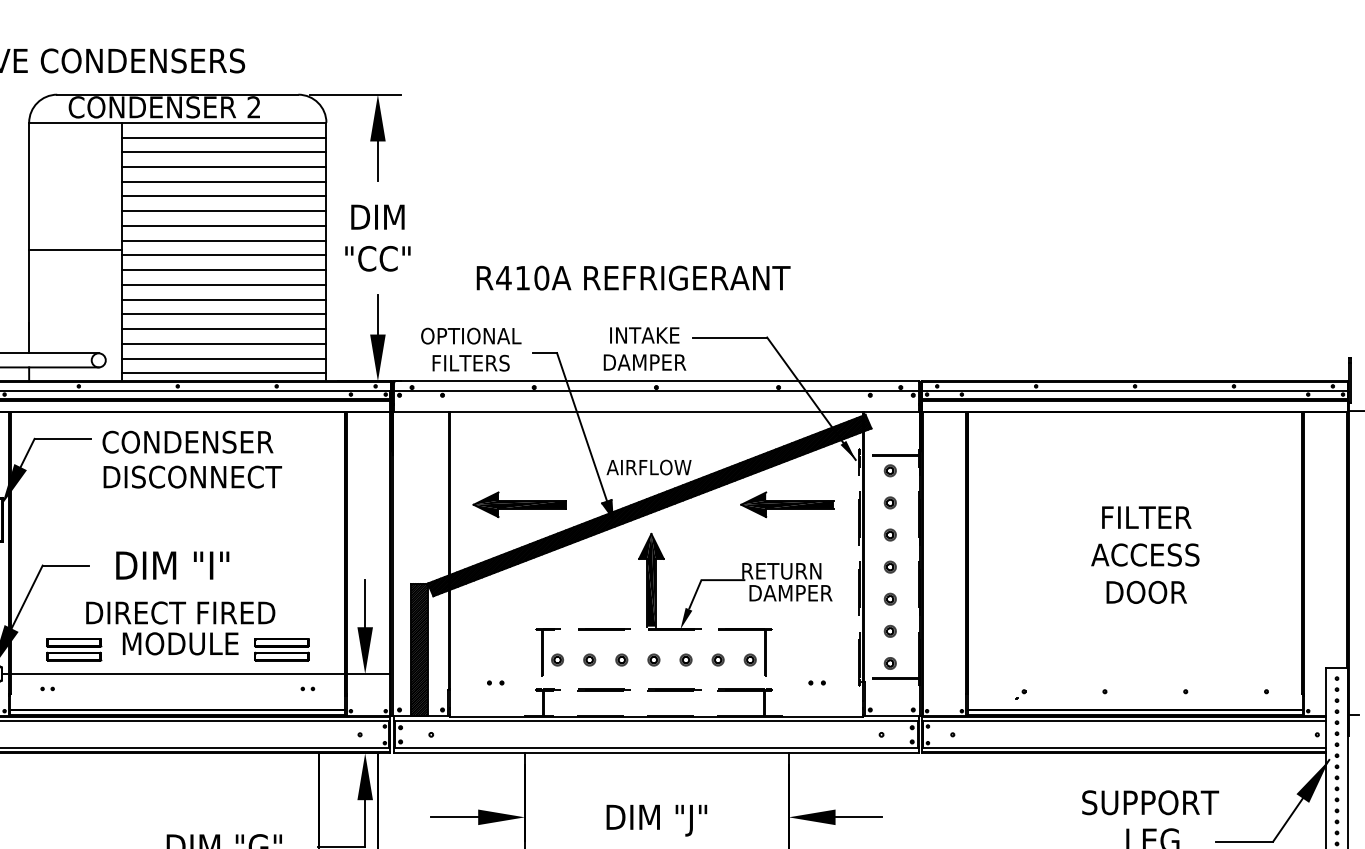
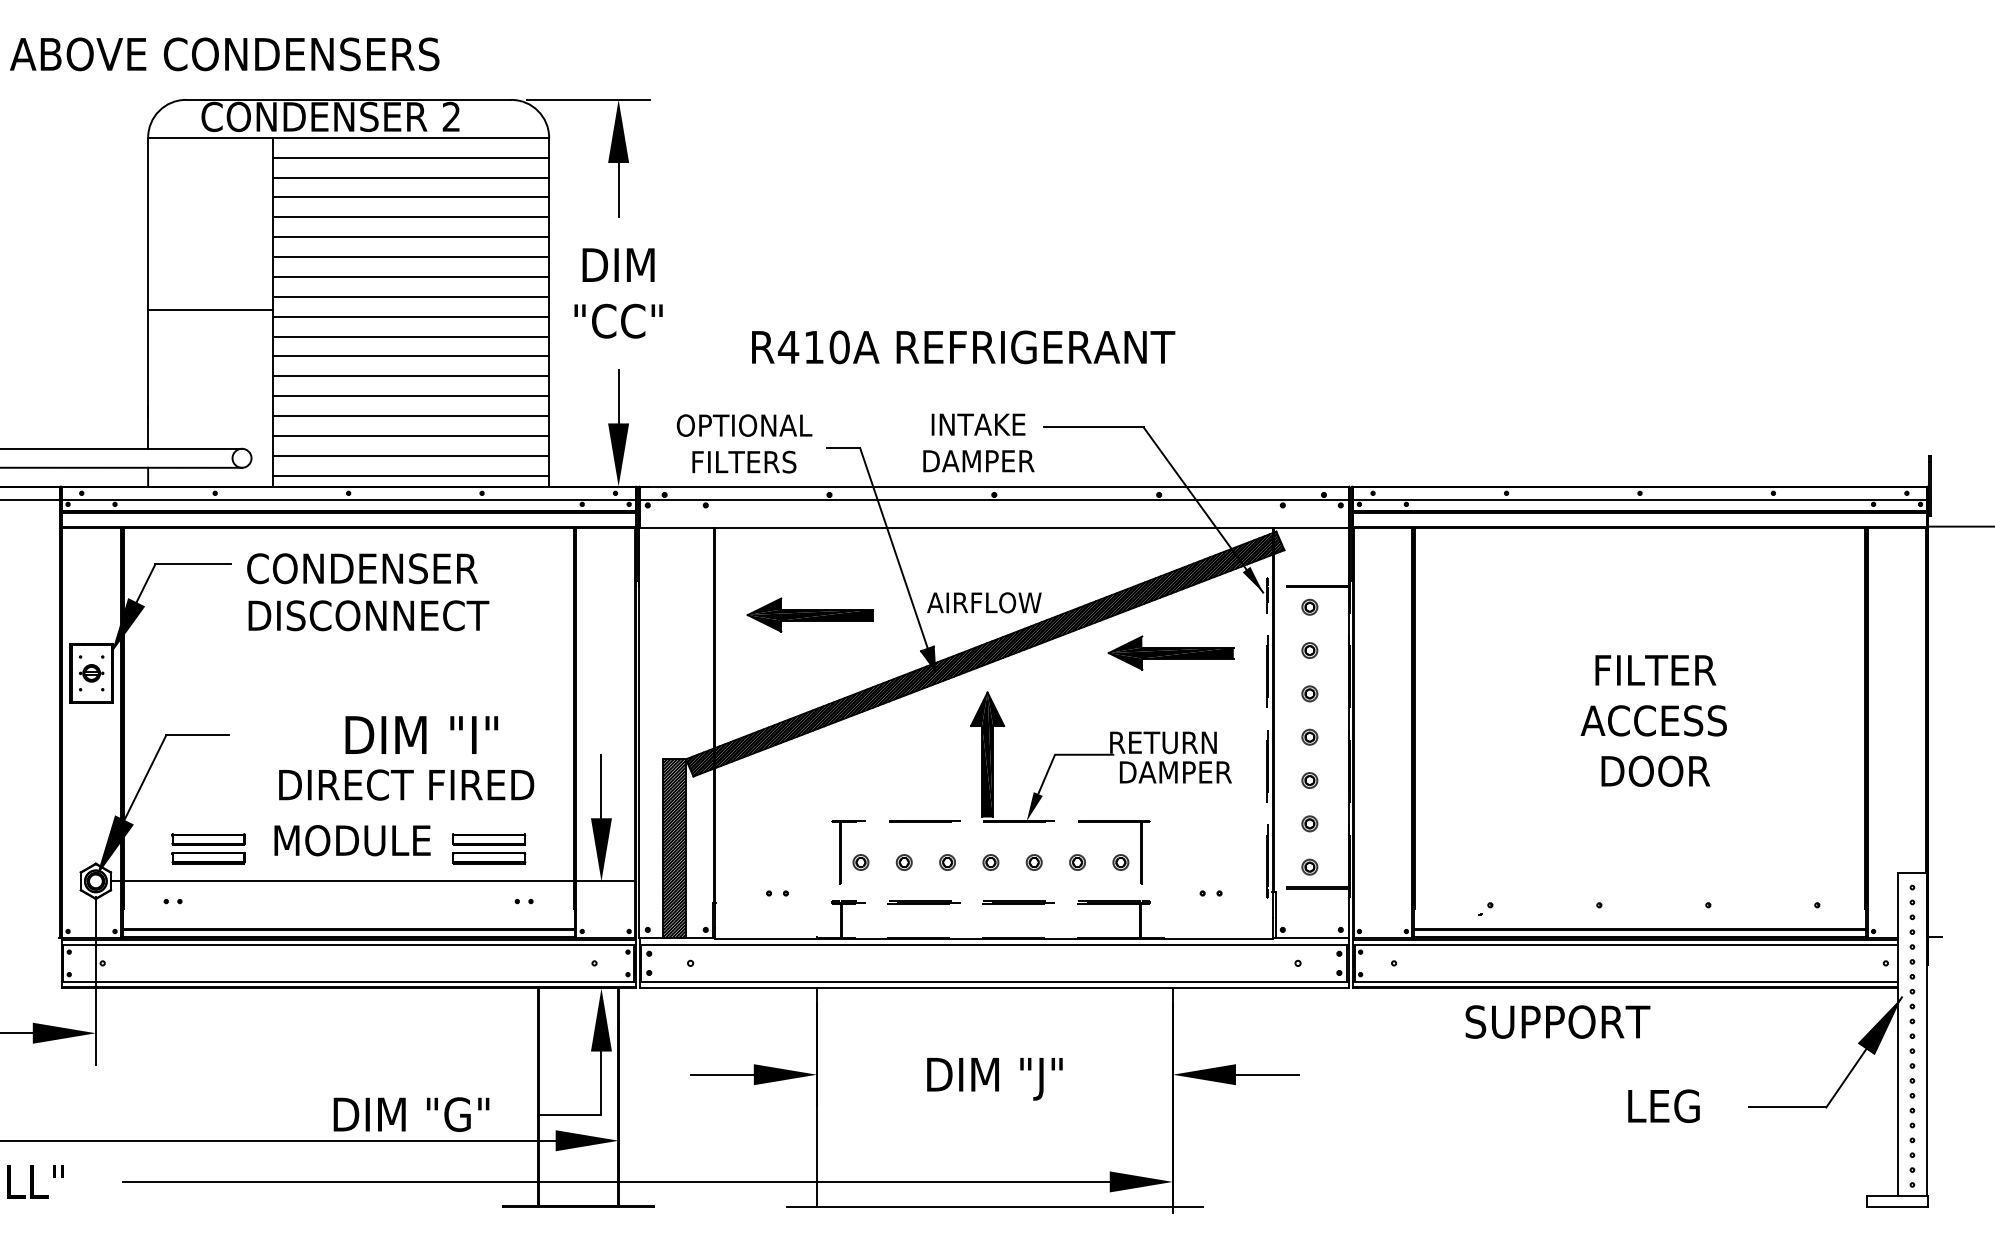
part: (519, 504) -> (809, 614), moved
text: (172, 565) -> (421, 734), moved
text: (180, 612) -> (406, 784), moved
text: (1150, 802) -> (1557, 1021), moved

